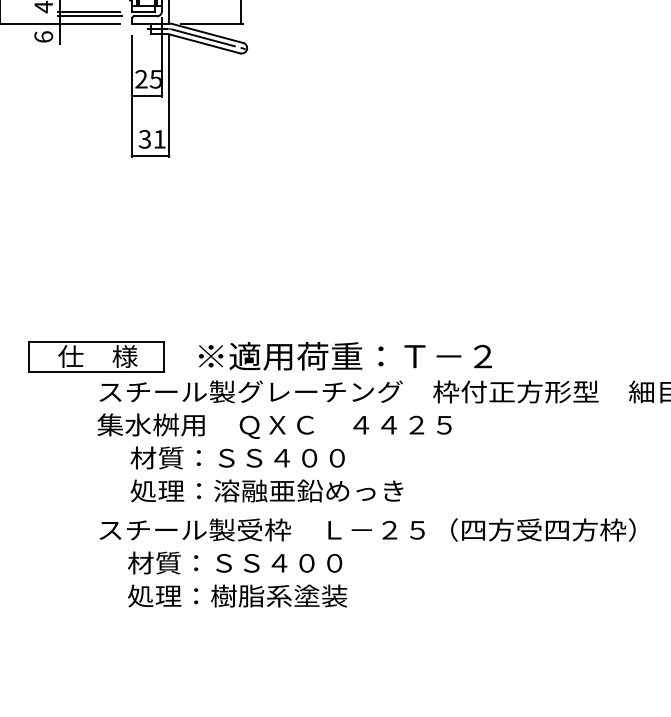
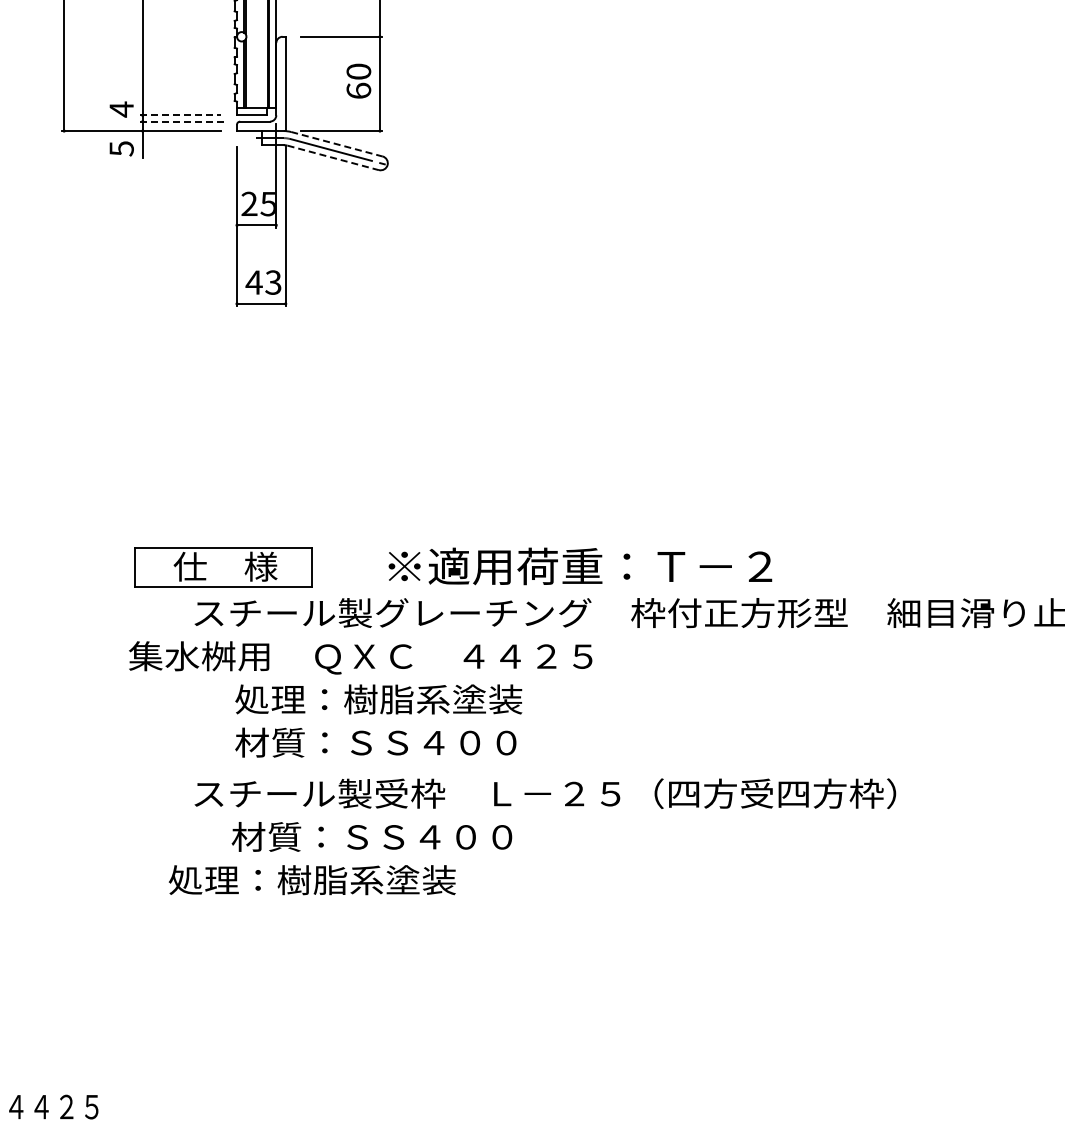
line: (89, 11) -> (181, 115), solid -> dashed
line: (90, 16) -> (182, 121), solid -> dashed
line: (208, 33) -> (337, 144), solid -> dashed
text: (43, 36) -> (121, 148), 6 -> 5
line: (205, 44) -> (333, 158), solid -> dashed
text: (152, 139) -> (263, 282), 31 -> 43
text: (345, 356) -> (580, 566), moved
part: (96, 357) -> (223, 567), moved
text: (274, 425) -> (360, 657), moved
text: (240, 457) -> (378, 699), 材質：ＳＳ４００ -> 処理：樹脂系塗装
text: (266, 490) -> (413, 742), 処理：溶融亜鉛めっき -> 材質：ＳＳ４００
text: (236, 596) -> (311, 880), moved

